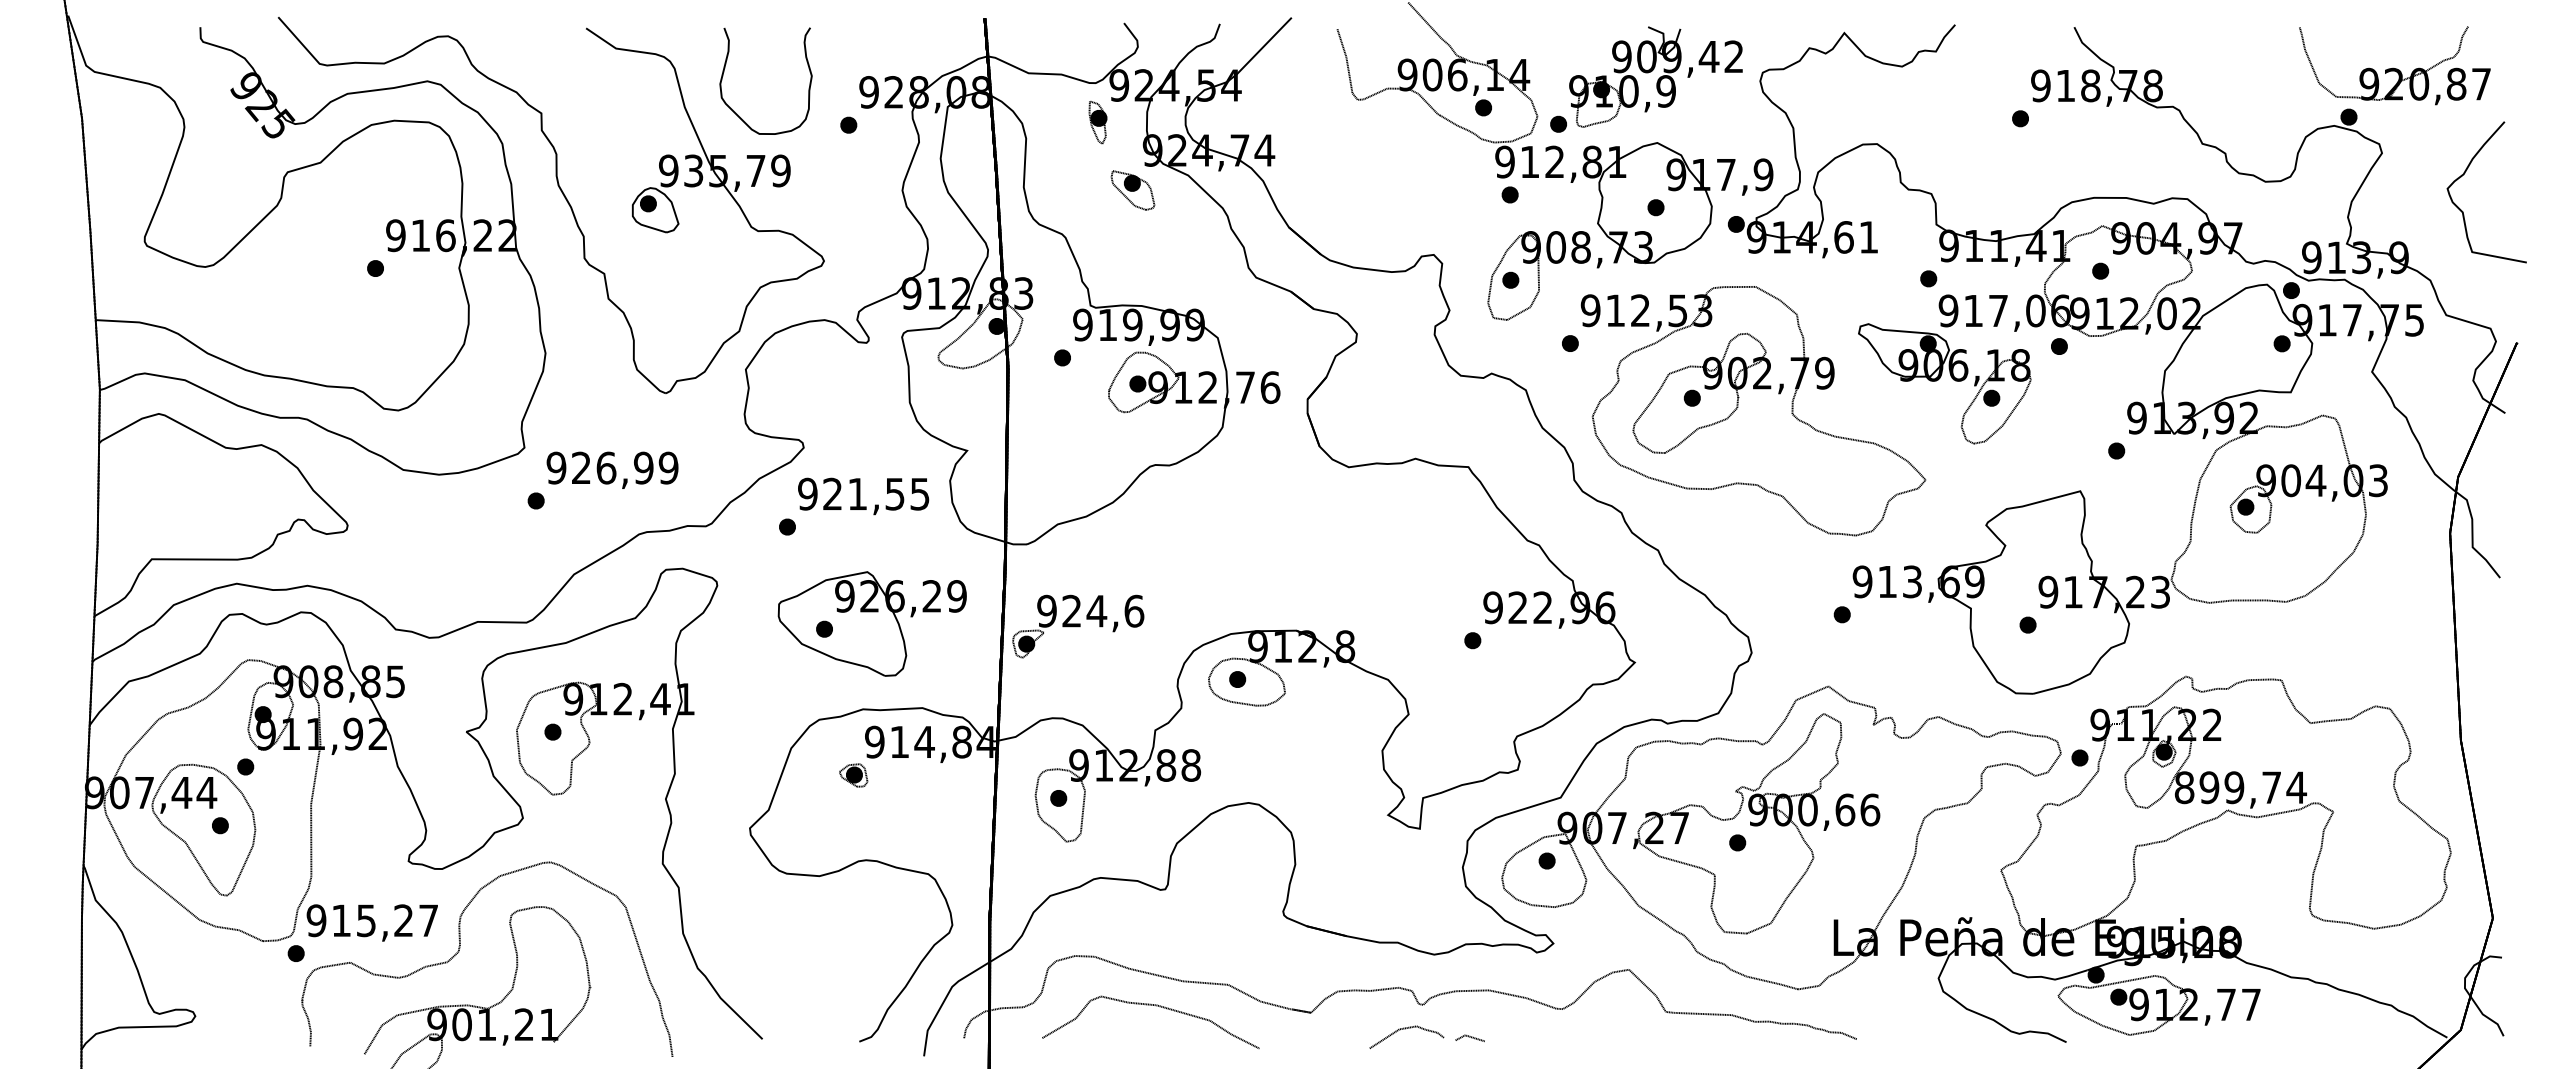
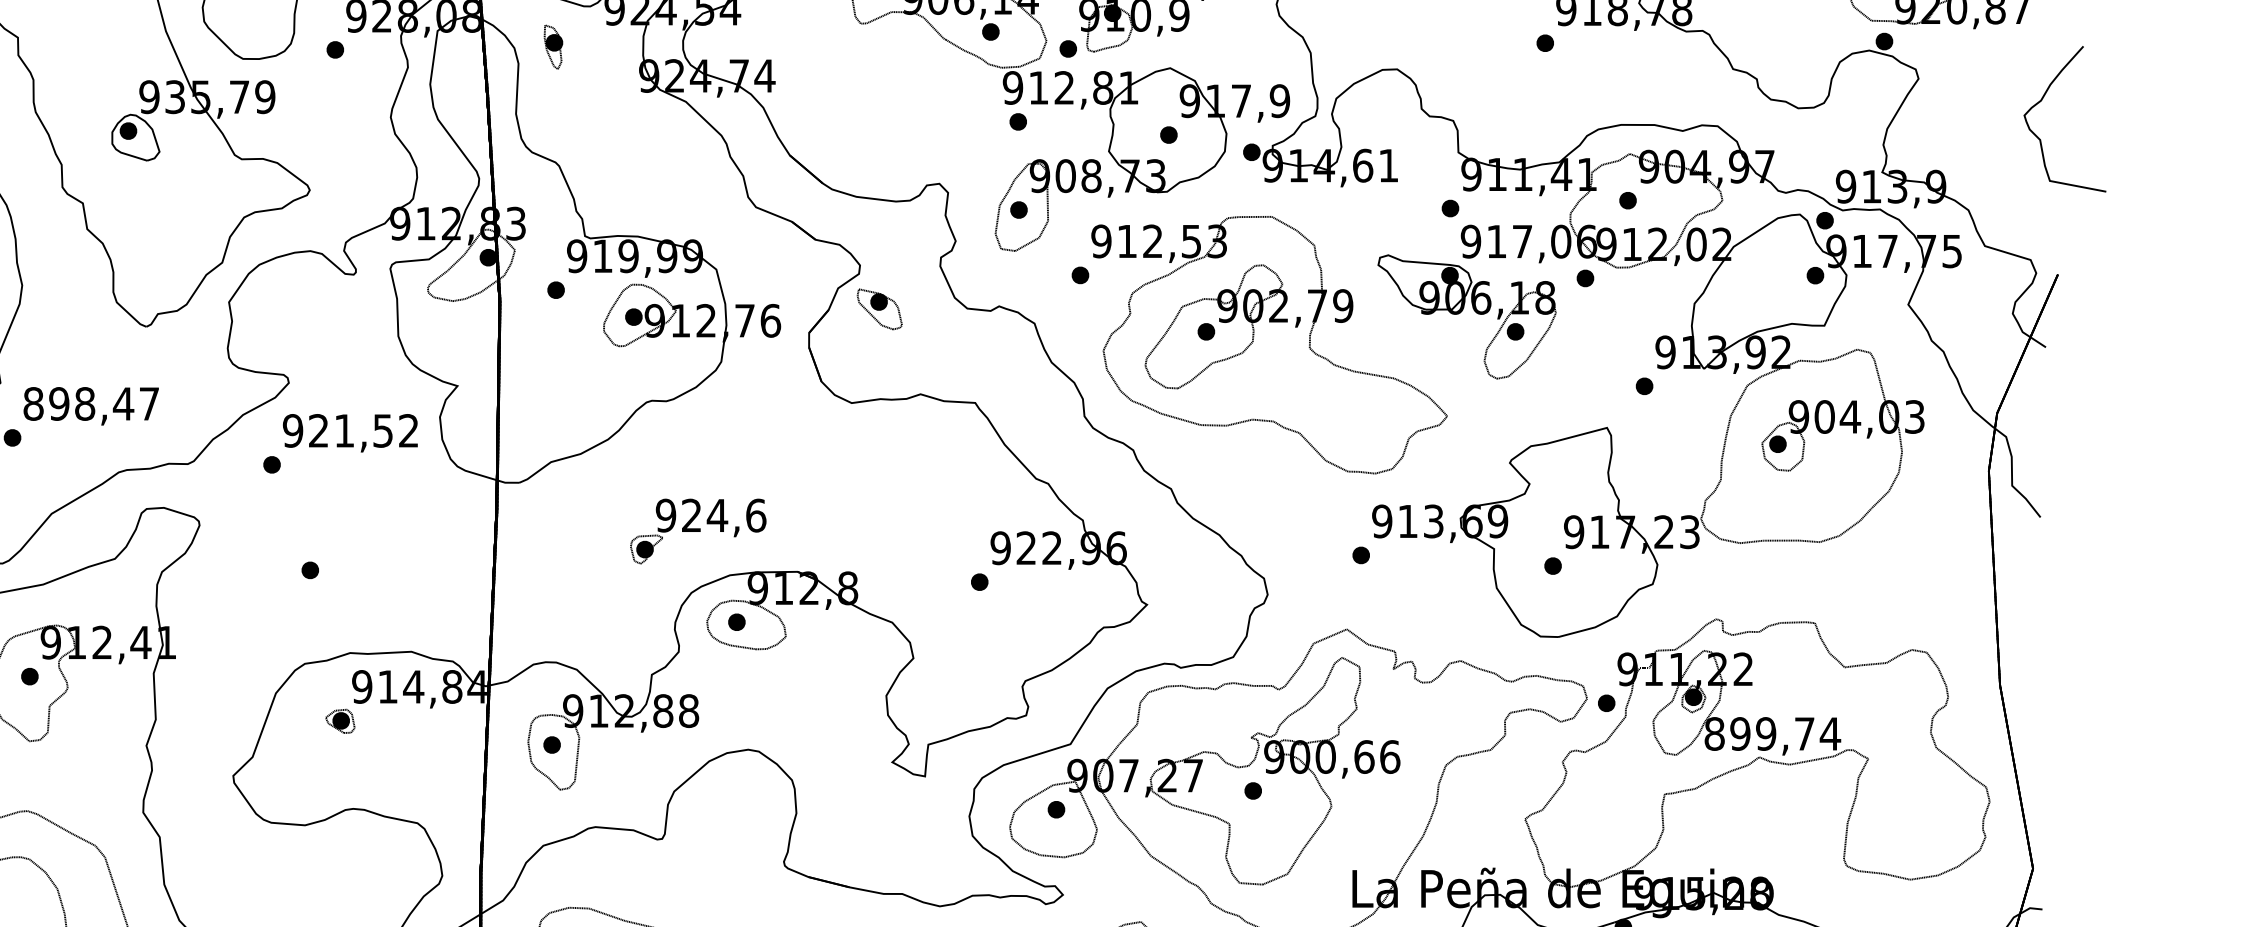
part: (1097, 122) -> (552, 47), moved
curve: (2465, 173) -> (2042, 99), moved
part: (1132, 190) -> (879, 309), moved
text: (612, 467) -> (91, 403), 926,99 -> 898,47
text: (919, 493) -> (408, 430), 921,55 -> 921,52
part: (871, 623) -> (358, 564), removed
part: (1078, 626) -> (698, 531), moved

